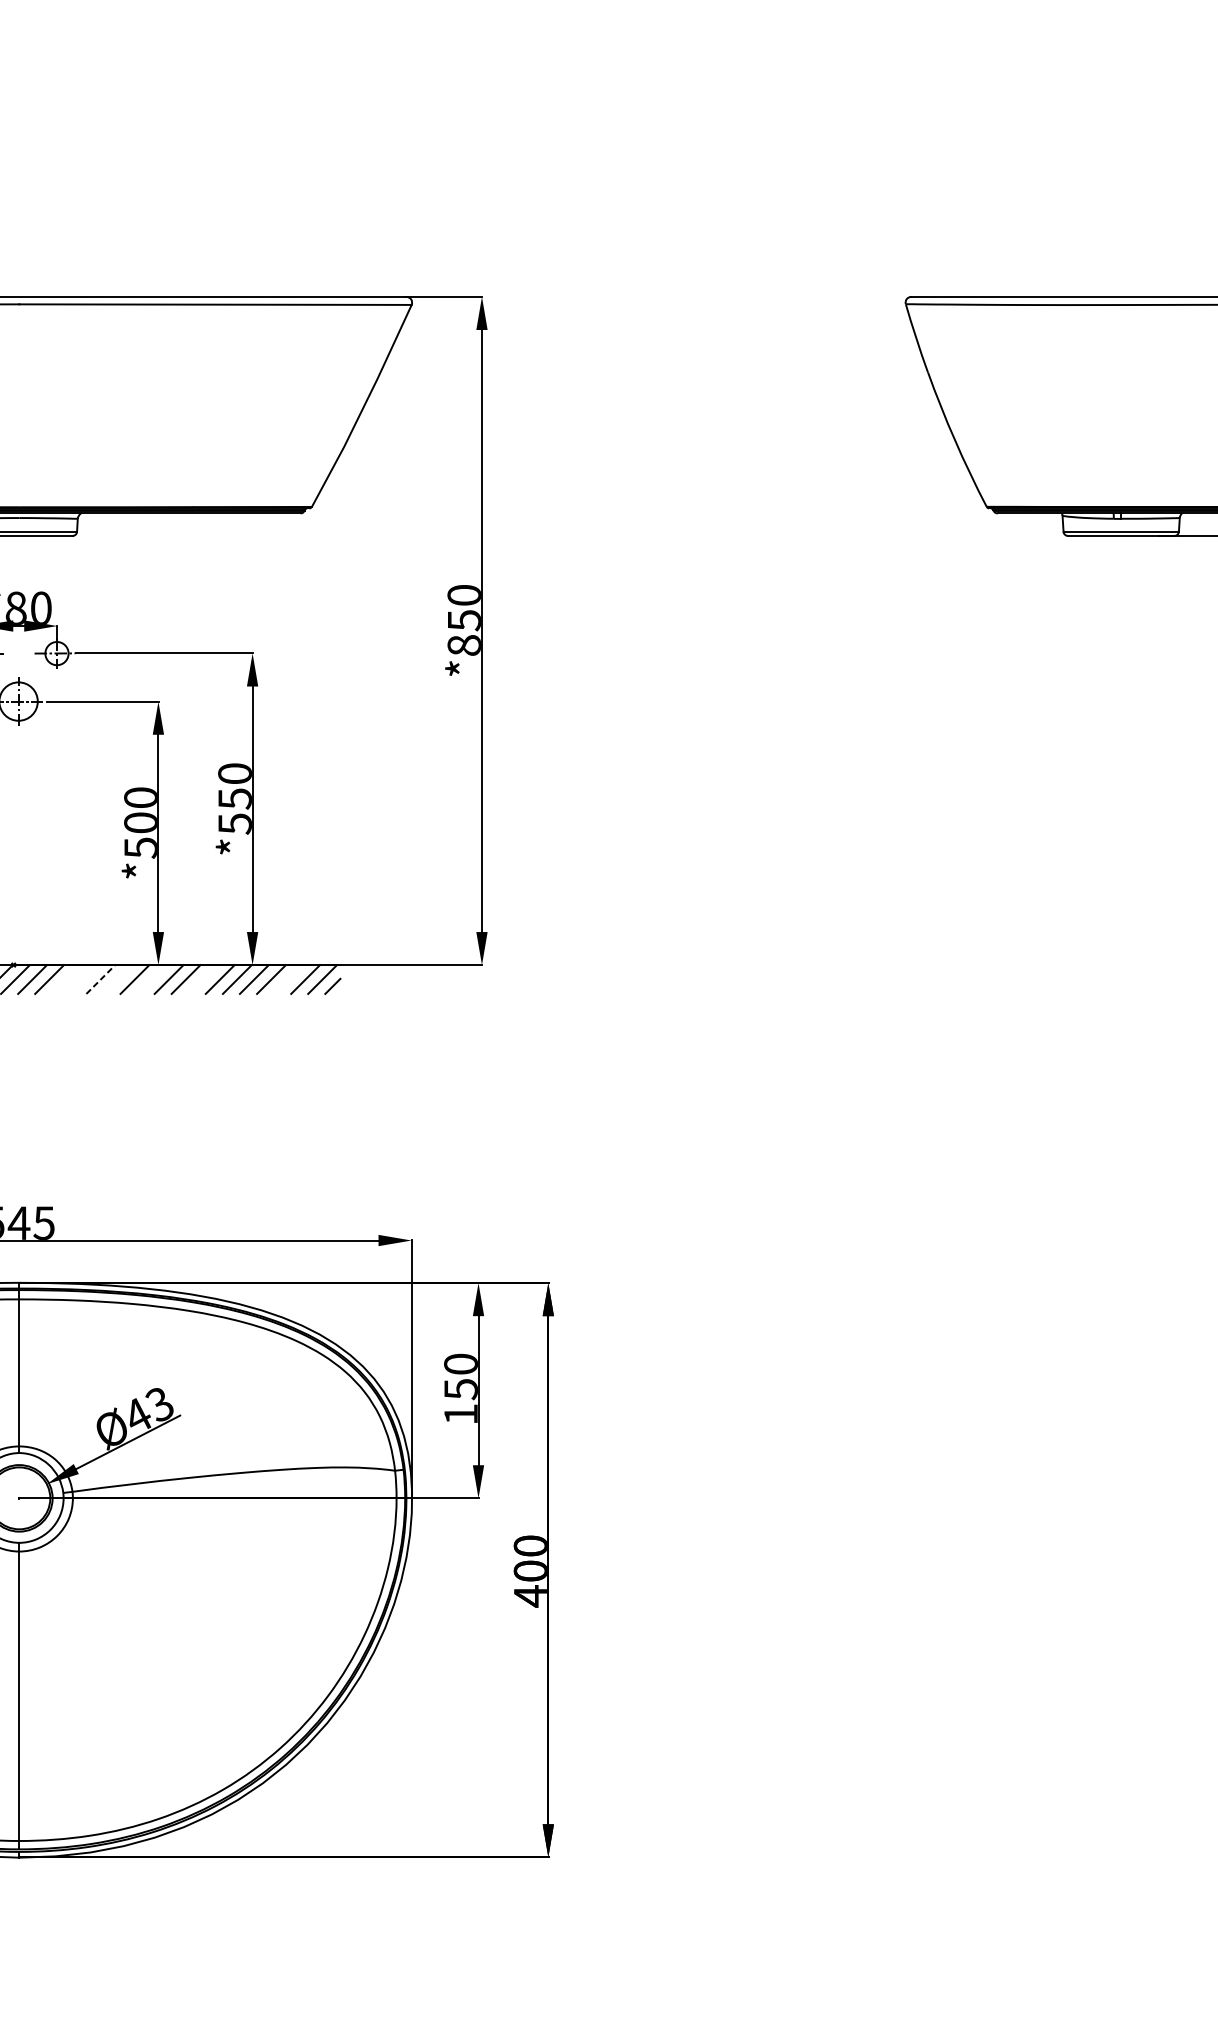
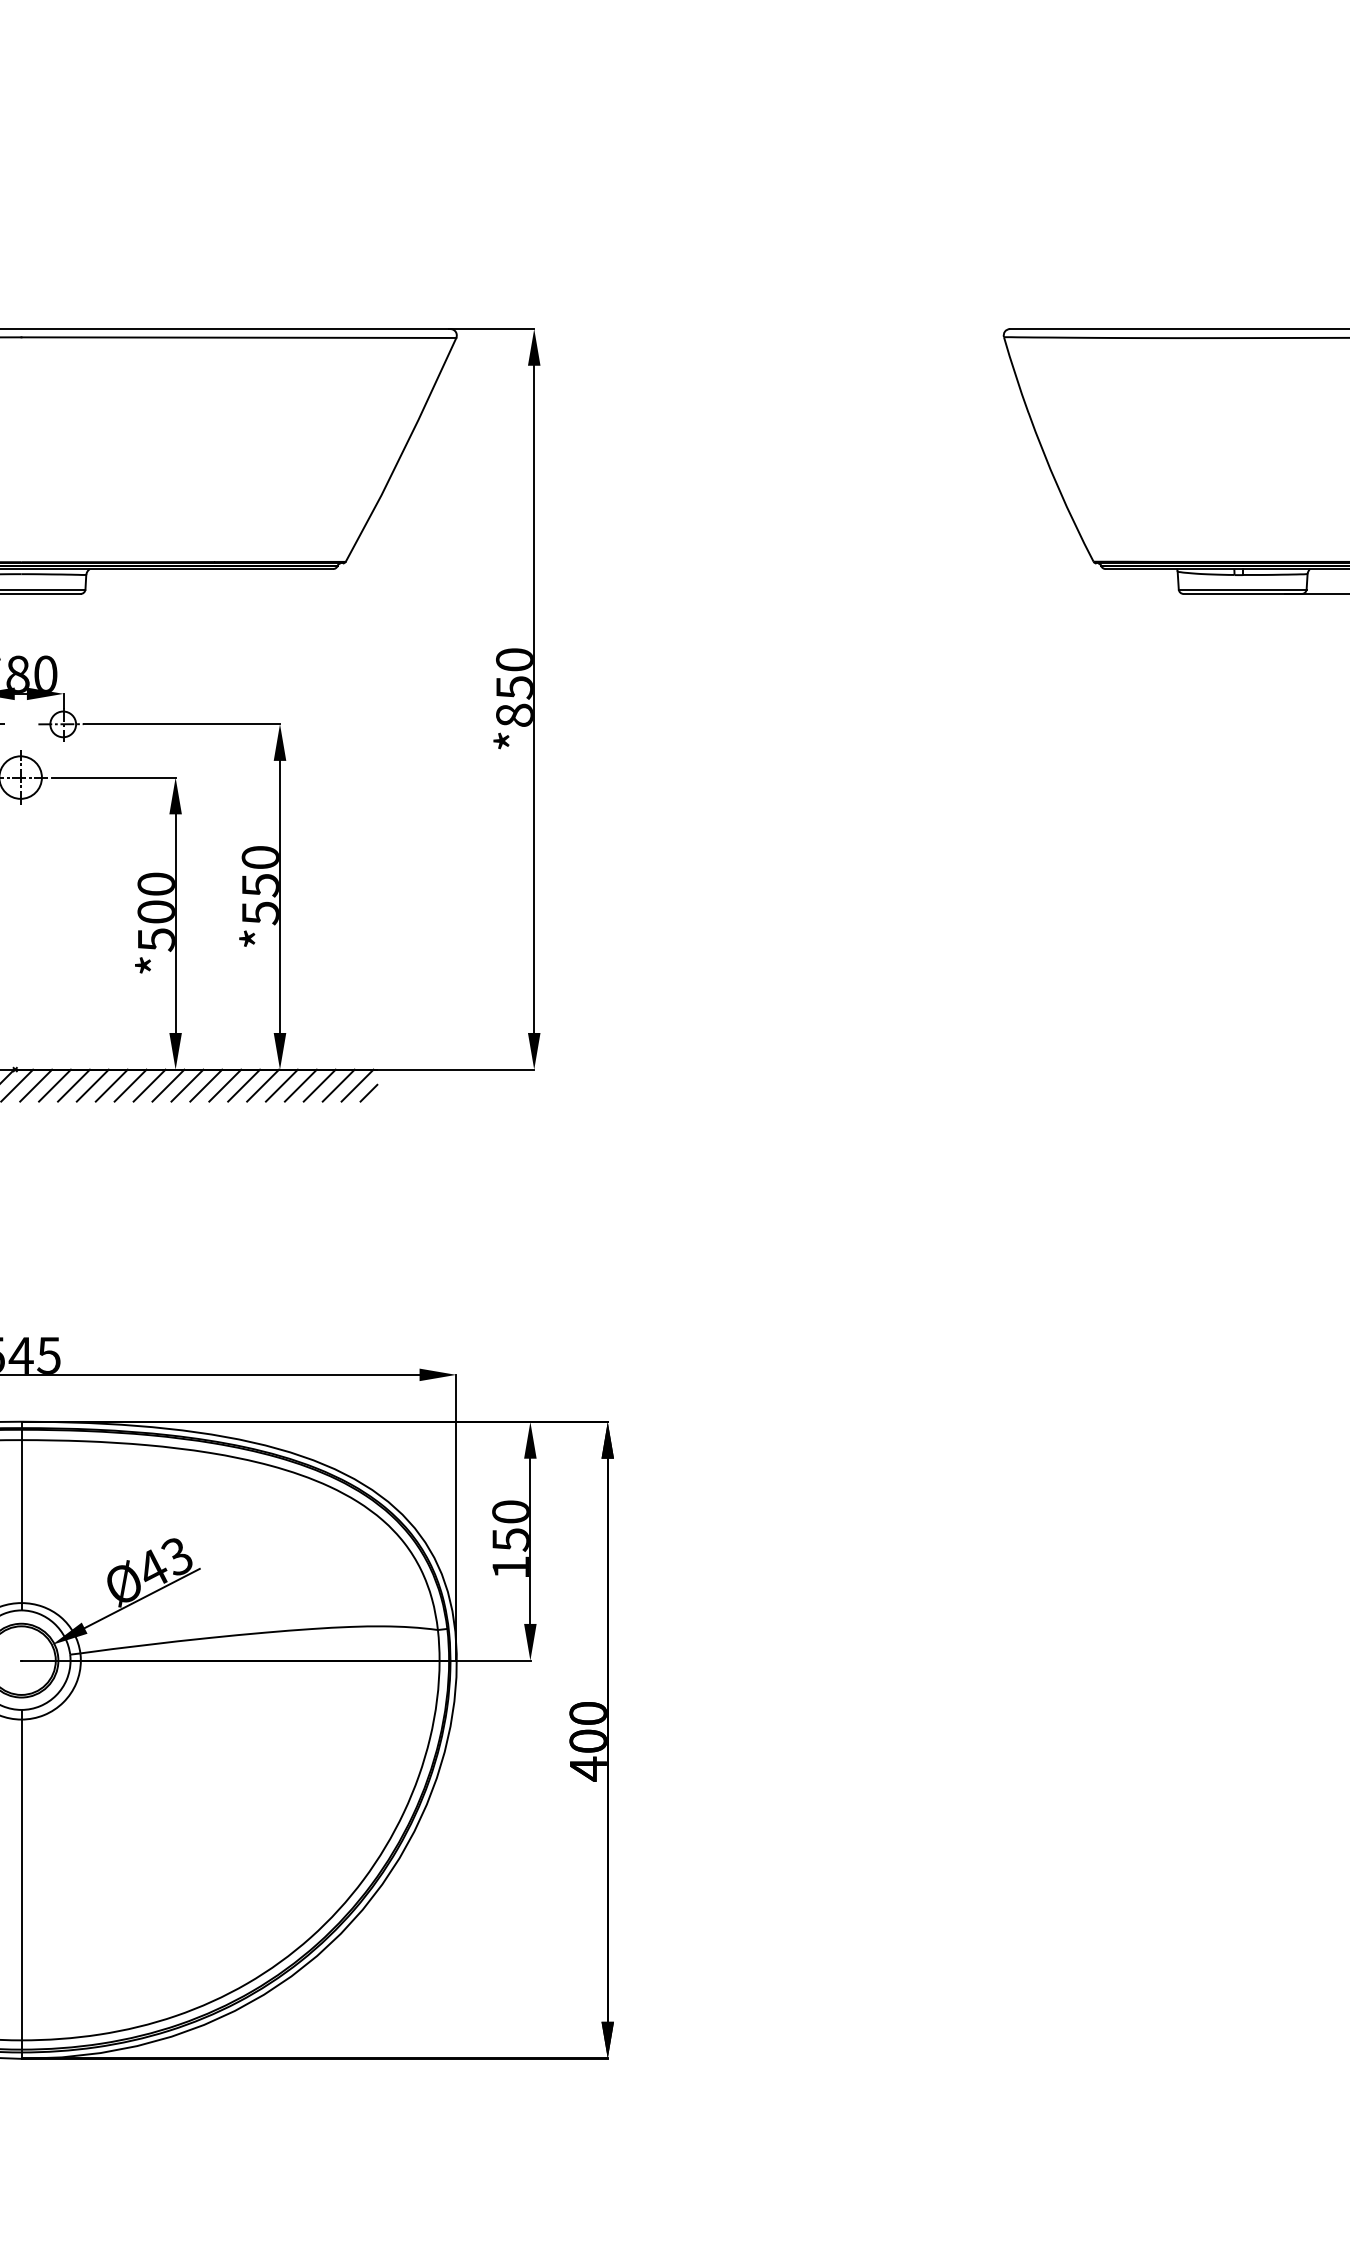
line: (66, 979) -> (73, 1085), added
line: (83, 979) -> (92, 1085), added
line: (100, 979) -> (111, 1085), dashed -> solid
line: (117, 979) -> (130, 1085), added
line: (151, 979) -> (168, 1085), added
line: (203, 979) -> (225, 1085), added
line: (288, 979) -> (319, 1085), added

